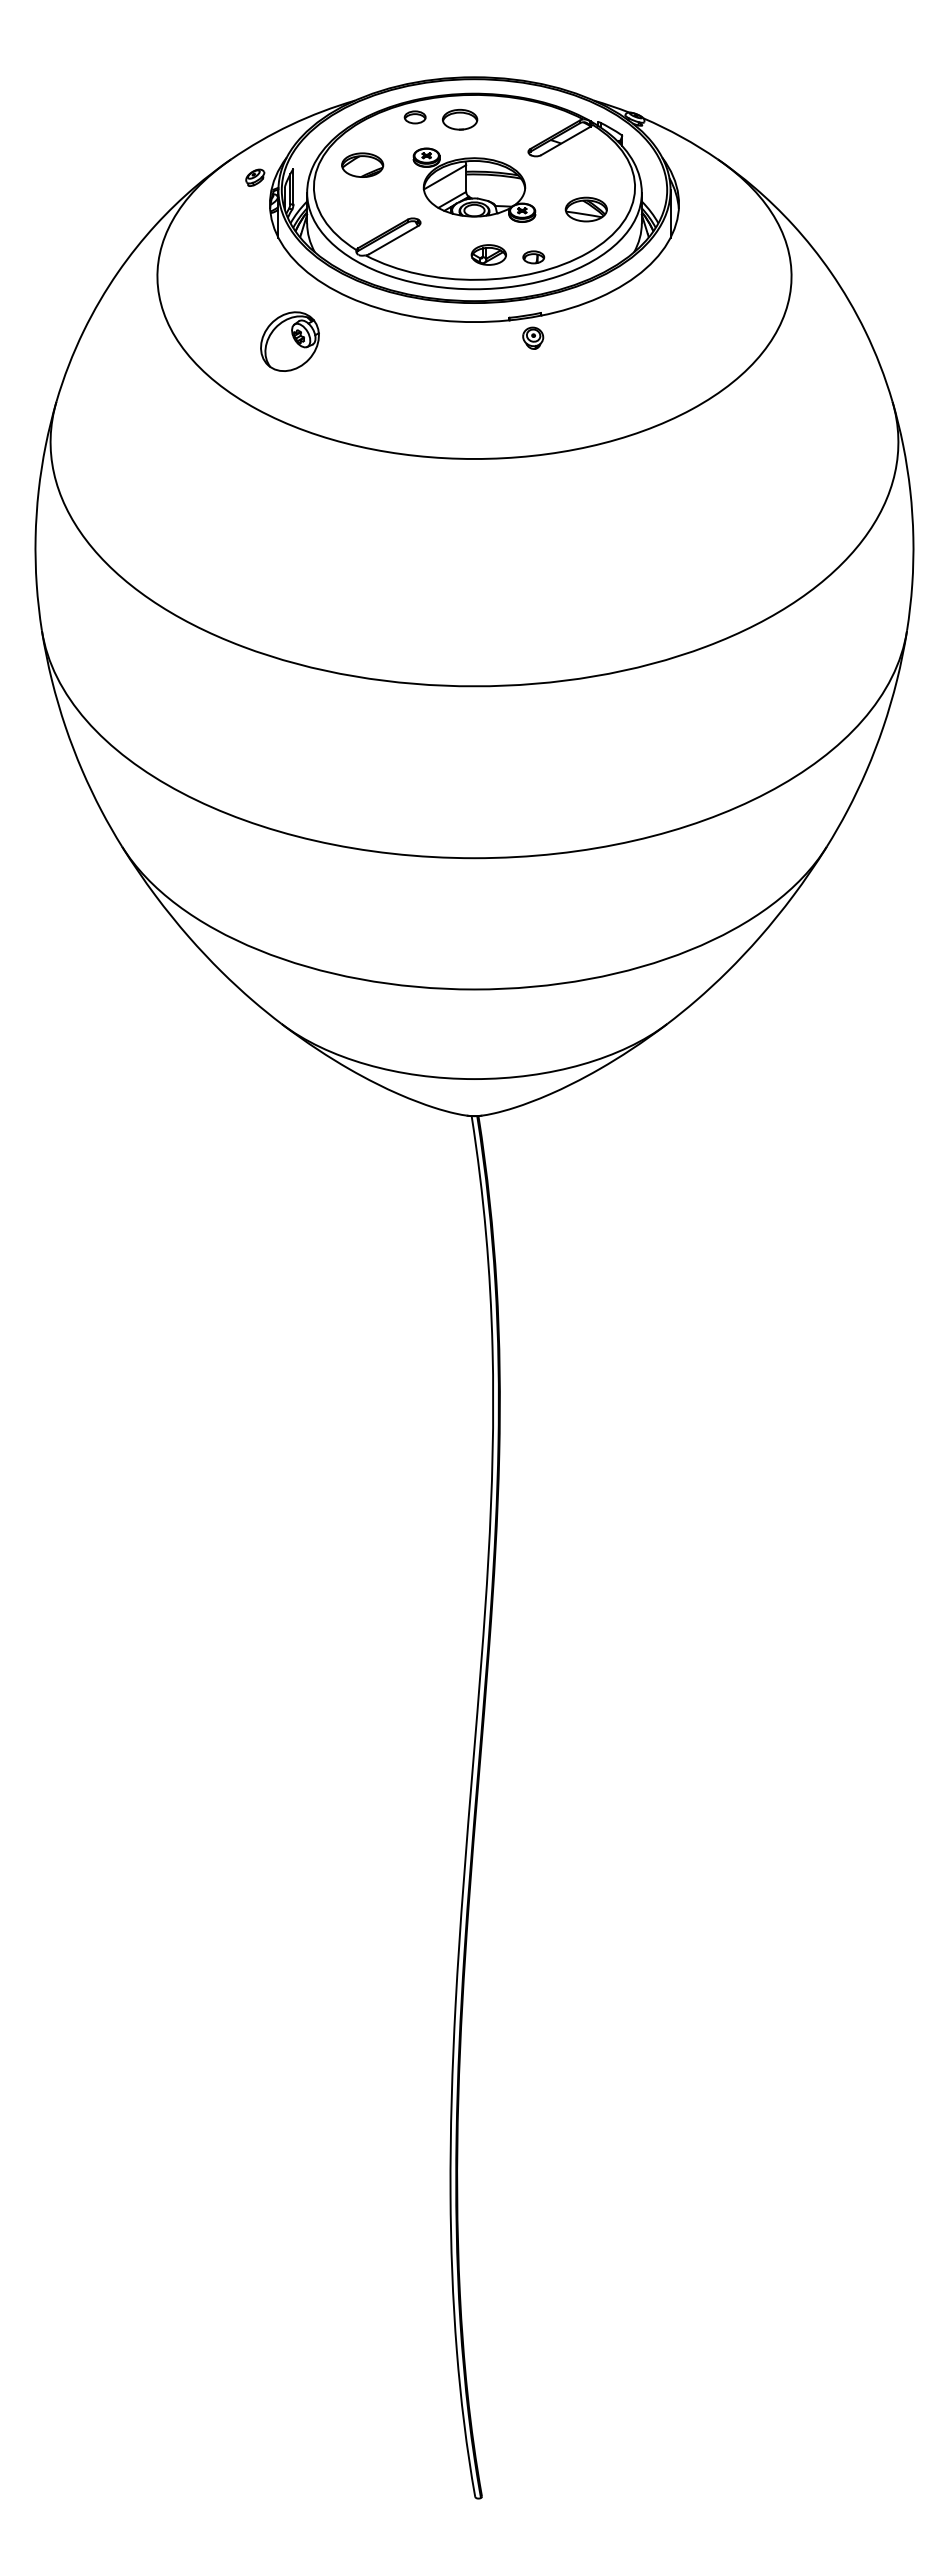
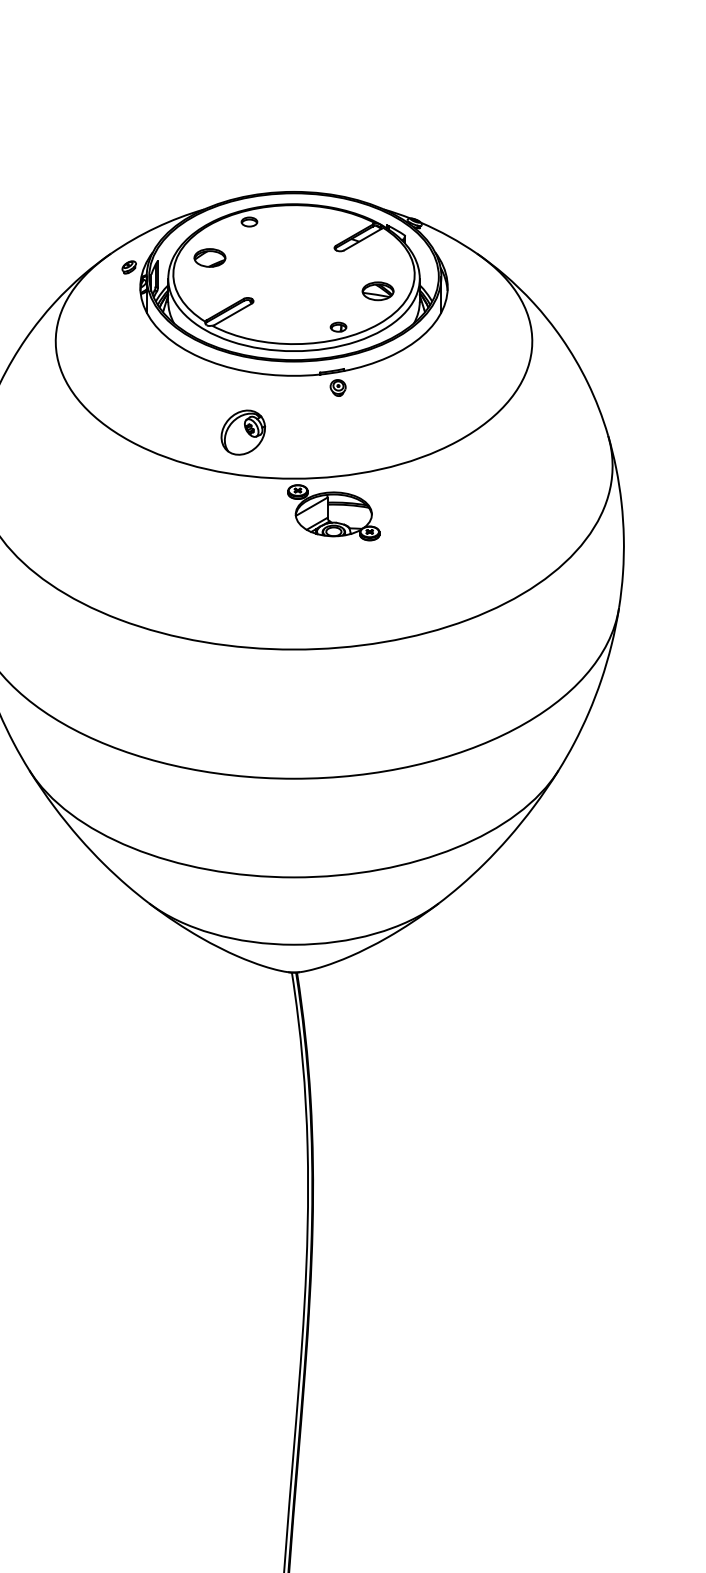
part: (460, 119) -> (283, 223), removed
part: (474, 184) -> (333, 512), moved
part: (488, 254) -> (304, 325), removed
part: (289, 341) -> (242, 432), moved

